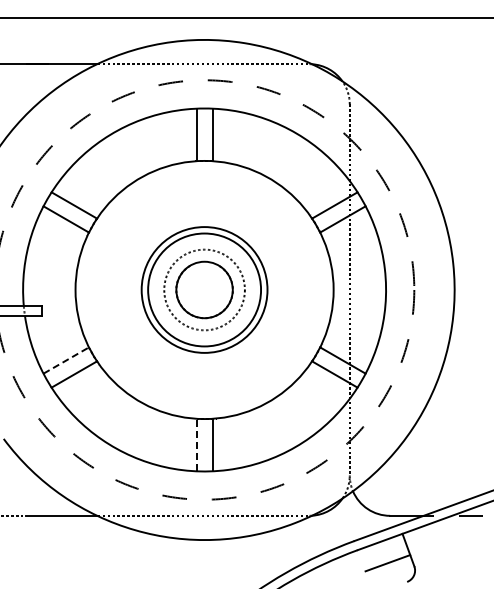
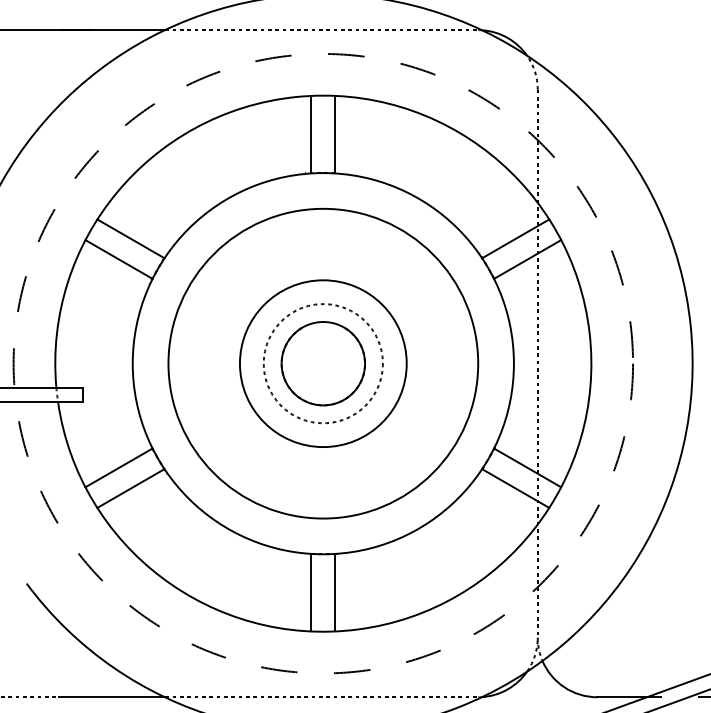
circle: (204, 289) -> (323, 362), size x1.67
line: (66, 360) -> (119, 467), dashed -> solid
line: (196, 444) -> (311, 591), dashed -> solid

